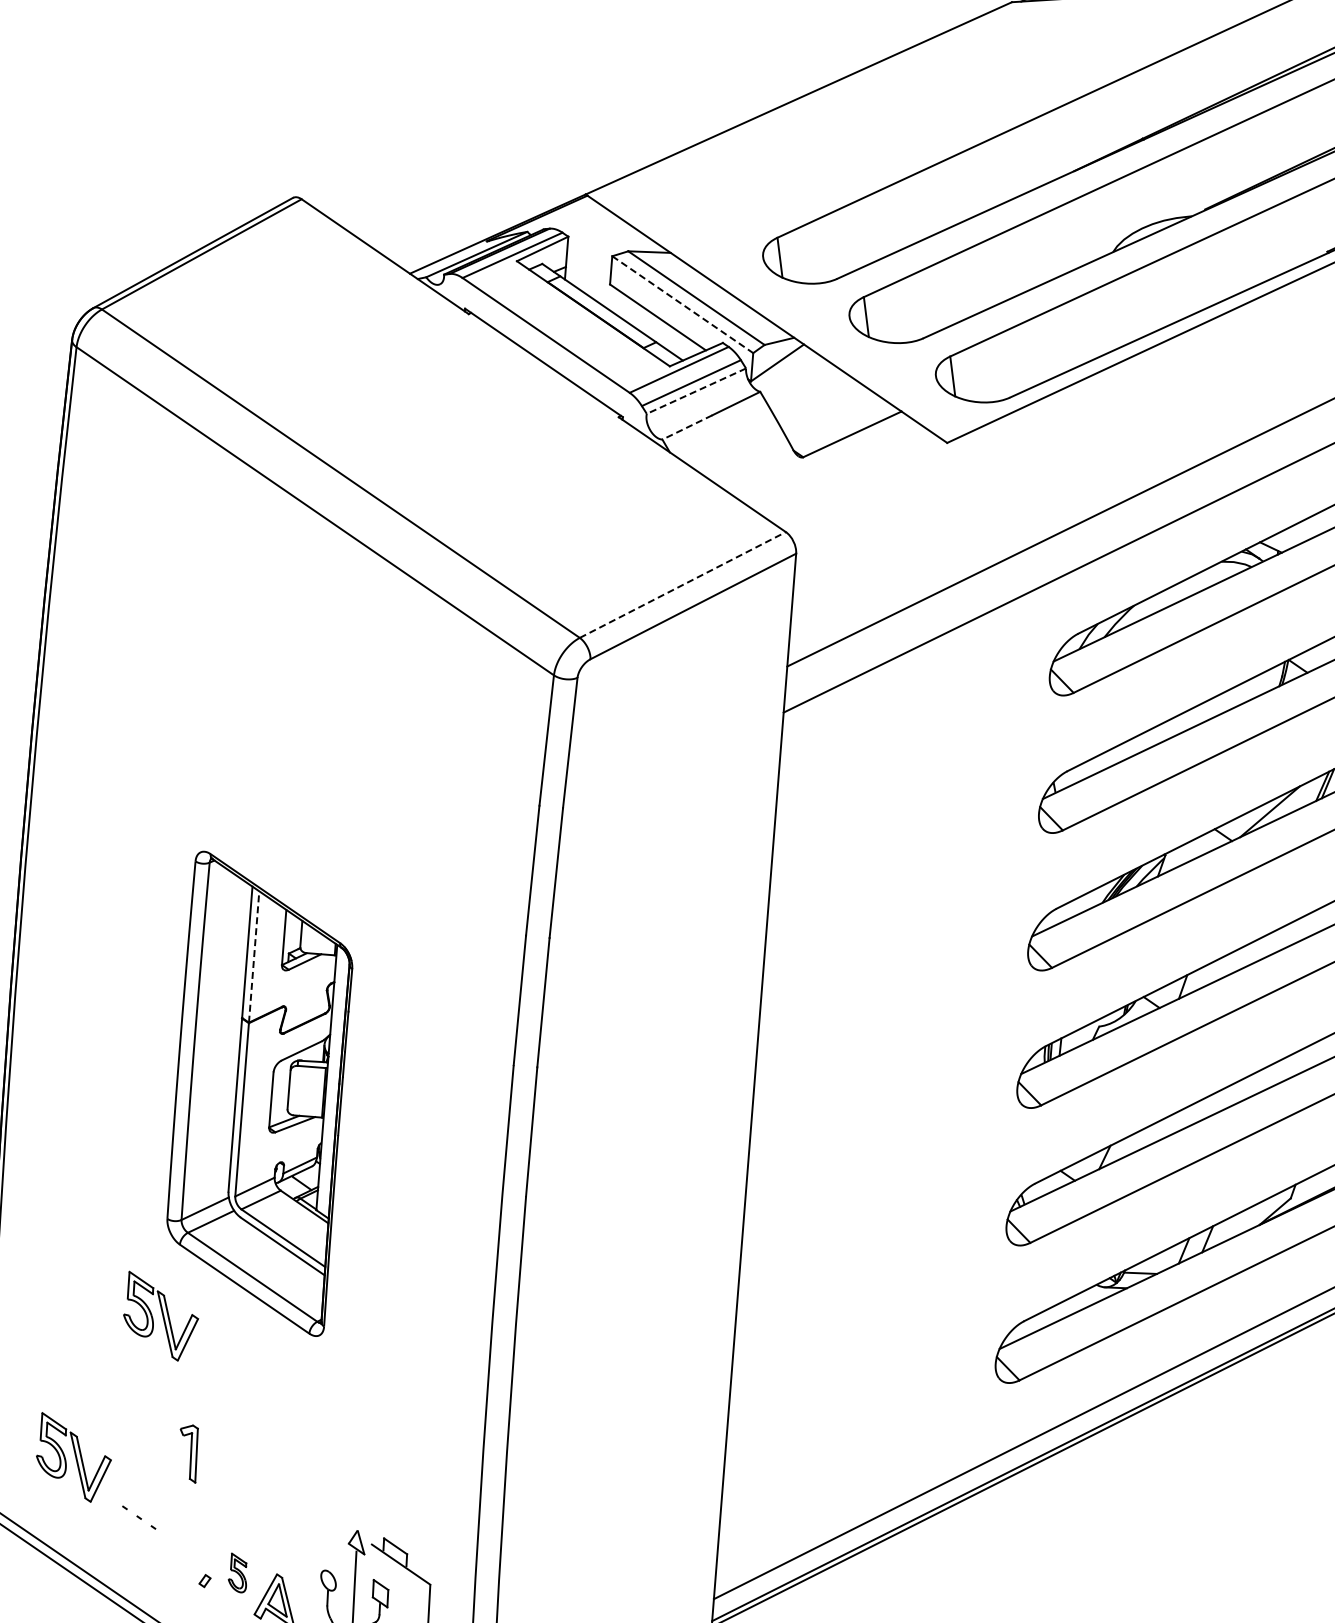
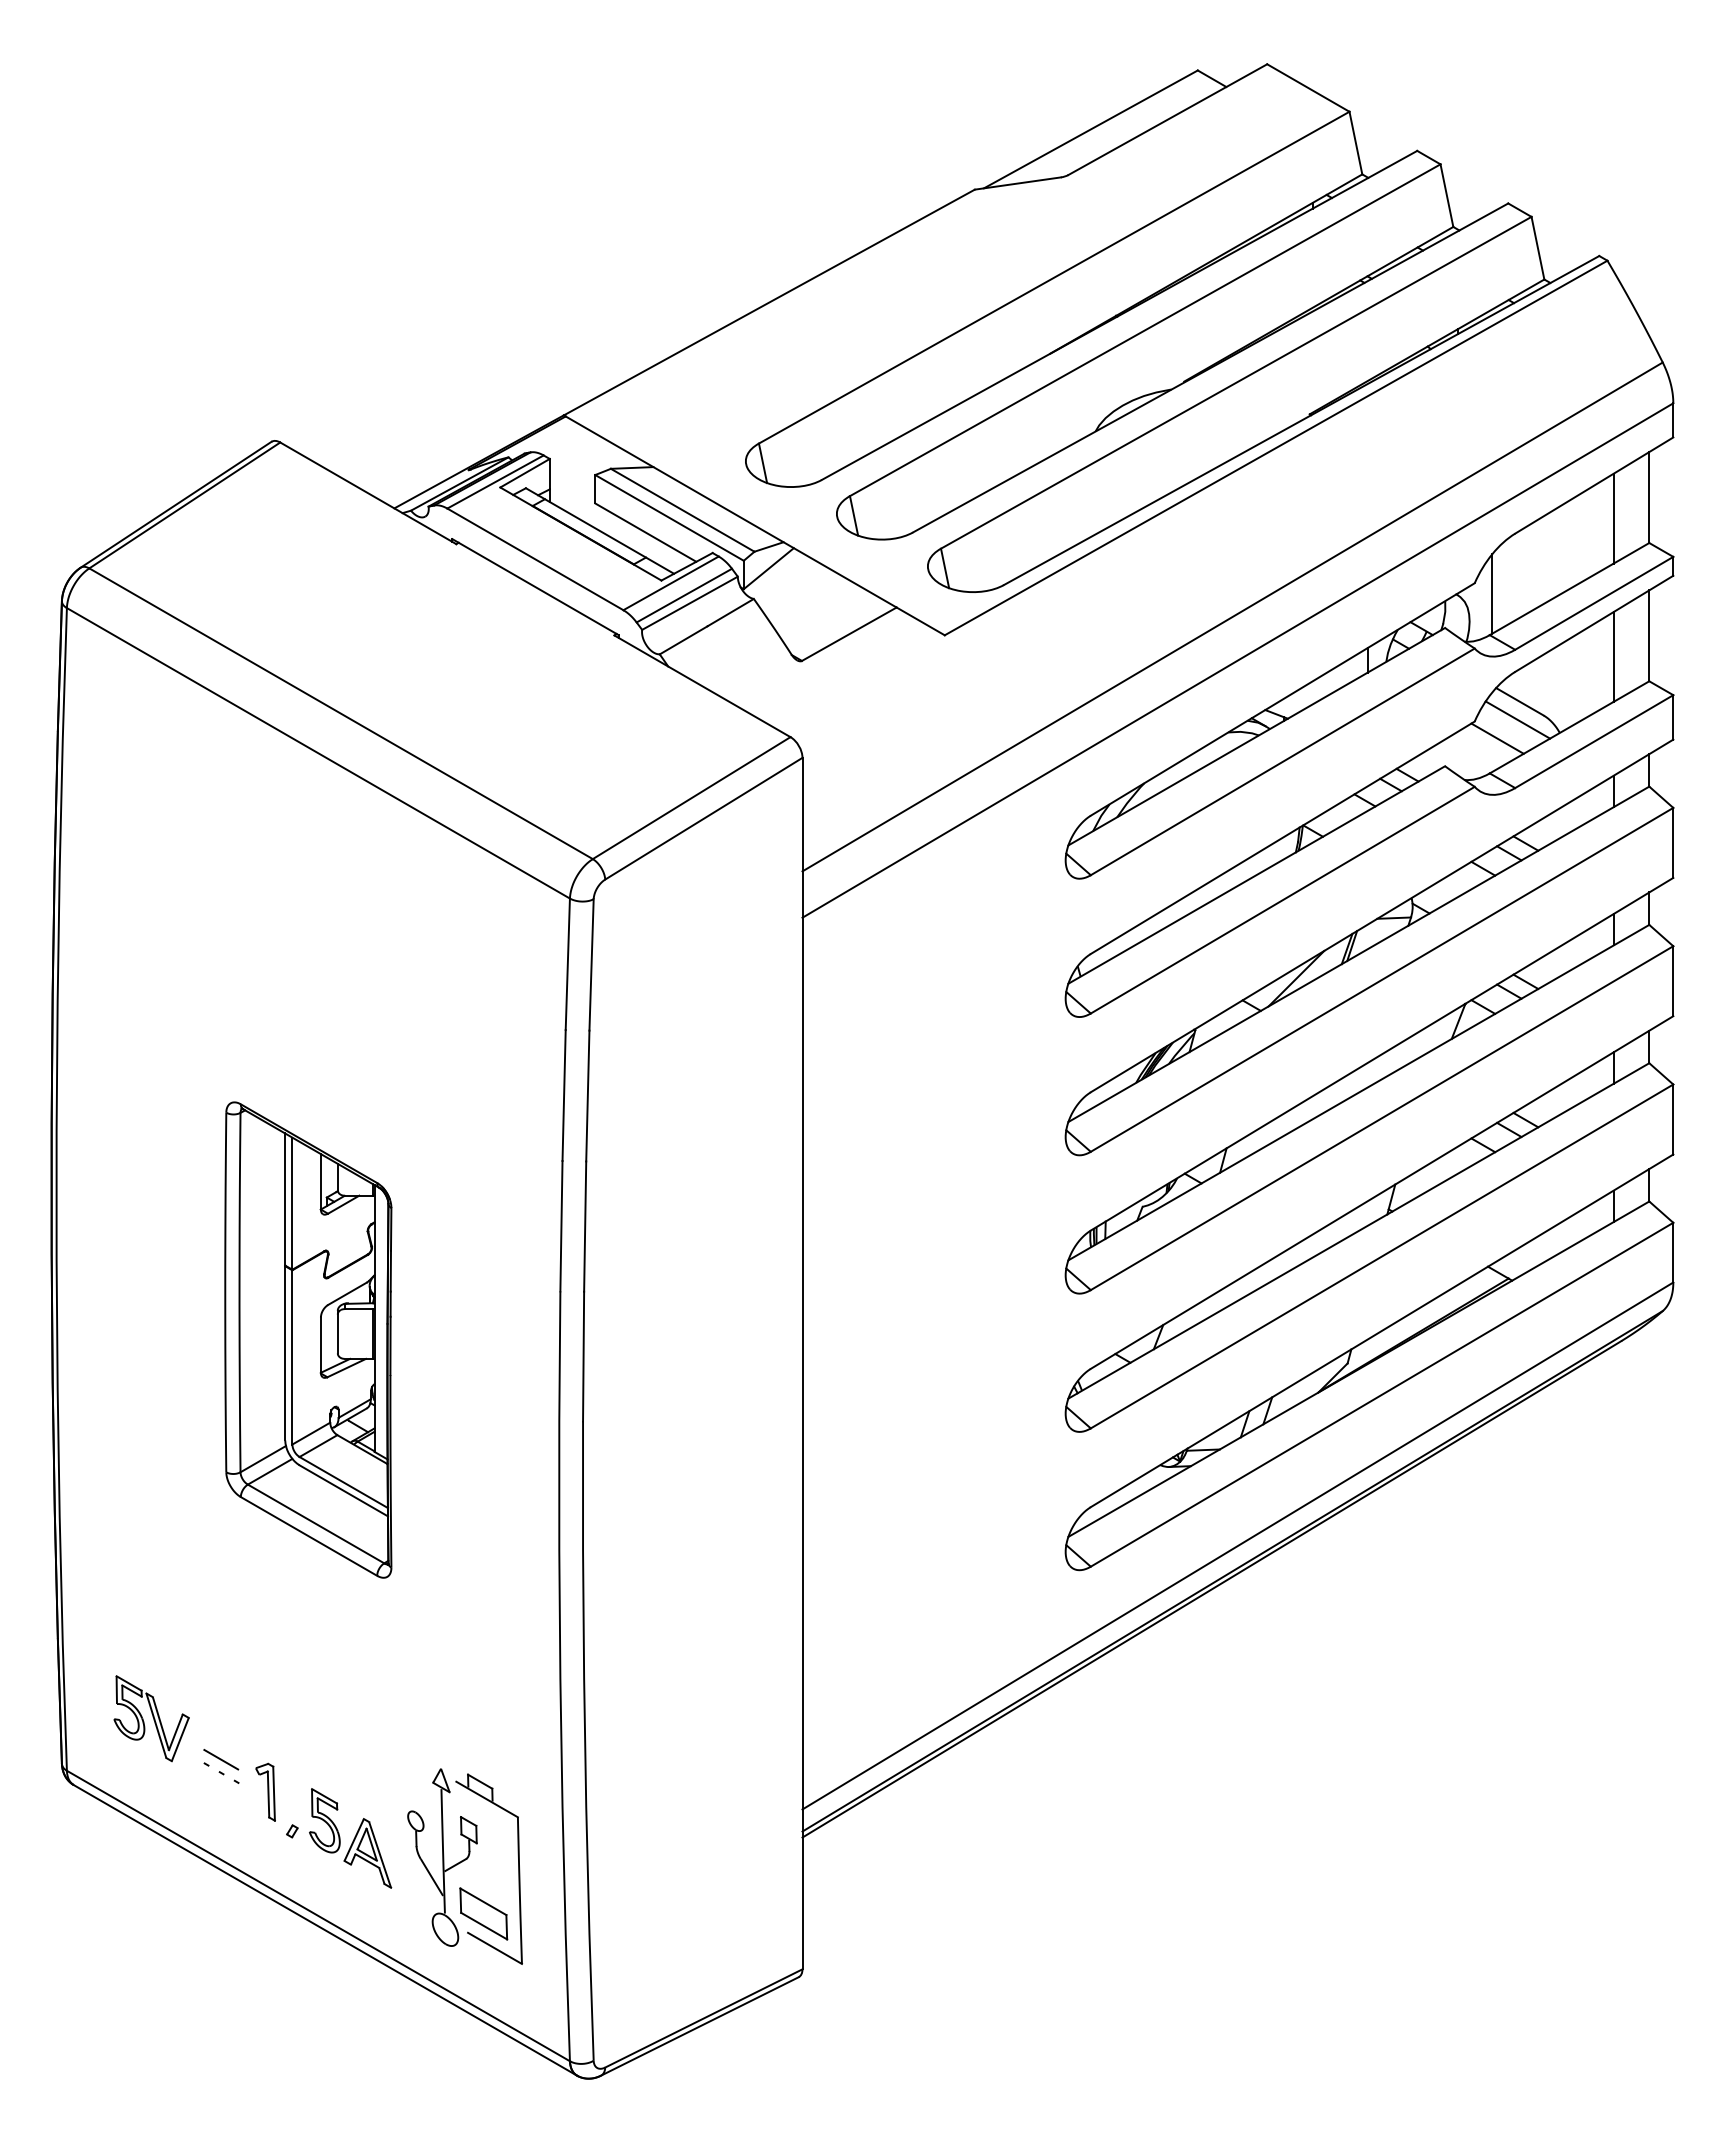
line: (682, 304) -> (669, 517), dashed -> solid
line: (696, 391) -> (690, 603), dashed -> solid
line: (687, 427) -> (683, 640), dashed -> solid
line: (683, 584) -> (692, 797), dashed -> solid
line: (254, 956) -> (292, 1203), dashed -> solid
part: (160, 1316) -> (227, 1570), removed
part: (188, 1452) -> (265, 1791), moved
line: (140, 1504) -> (221, 1759), added
part: (237, 1572) -> (324, 1820), size x1.67

